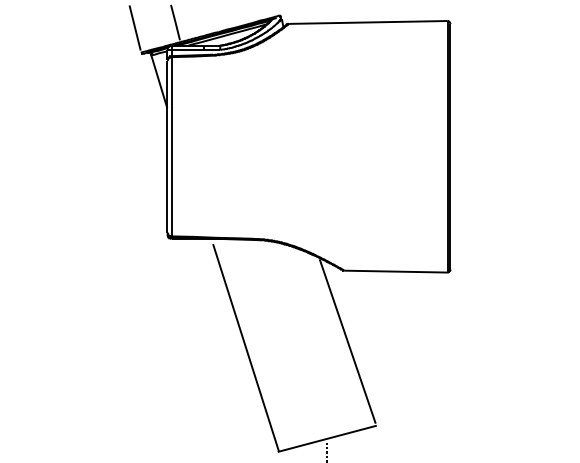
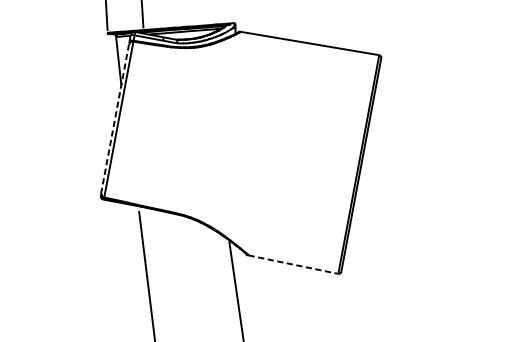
line: (167, 146) -> (115, 118), solid -> dashed
line: (395, 271) -> (293, 264), solid -> dashed

